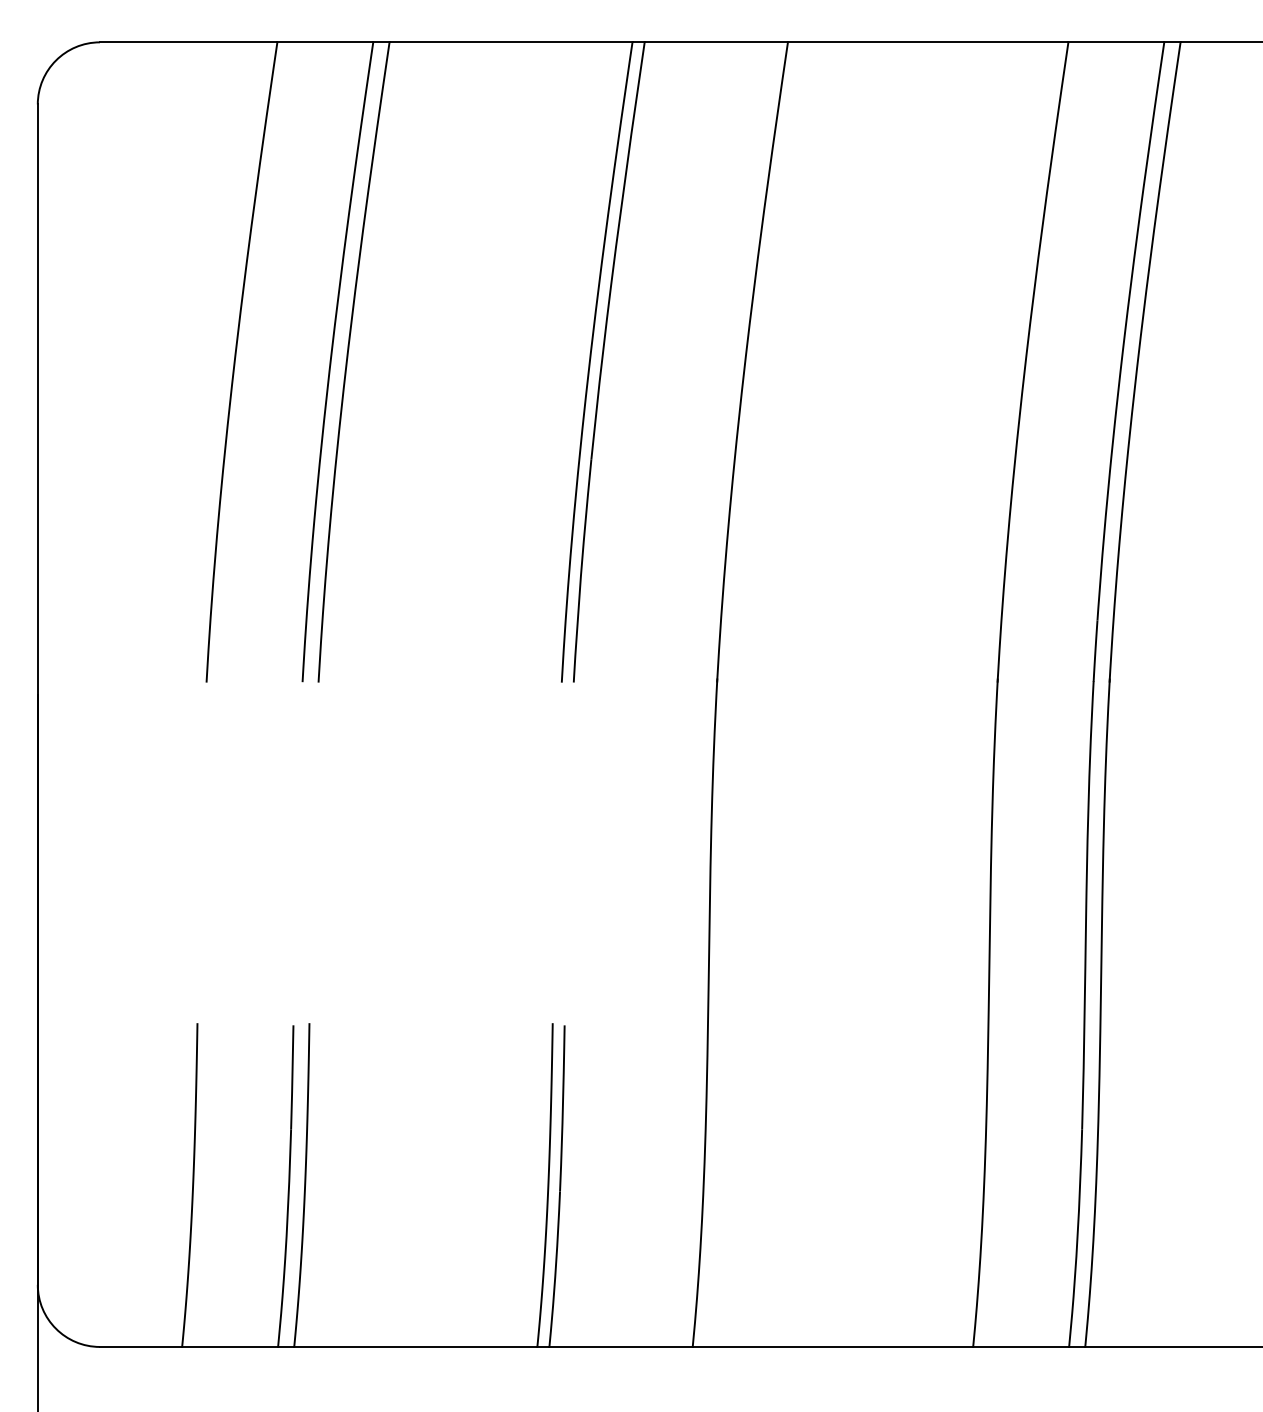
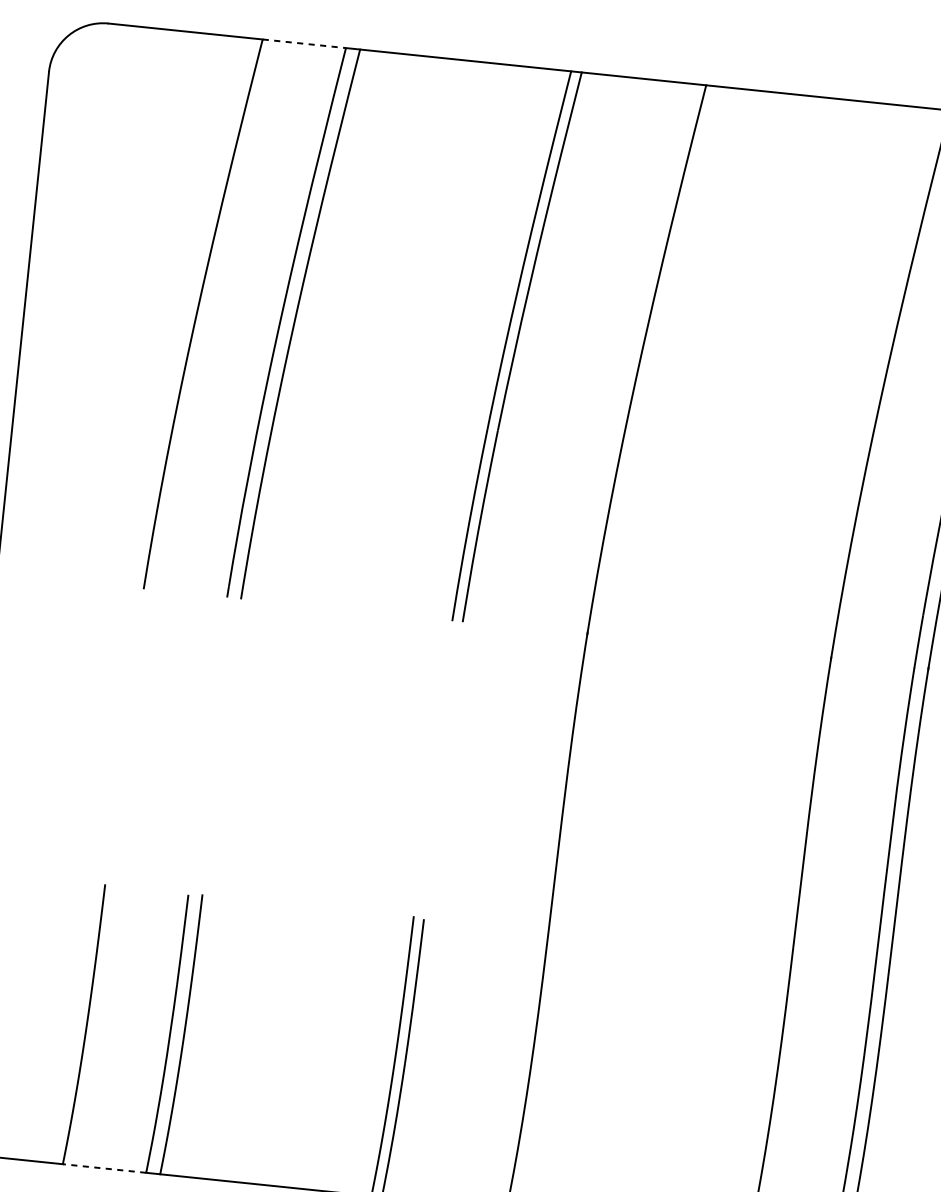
line: (325, 42) -> (304, 43), solid -> dashed
line: (230, 1346) -> (104, 1168), solid -> dashed

